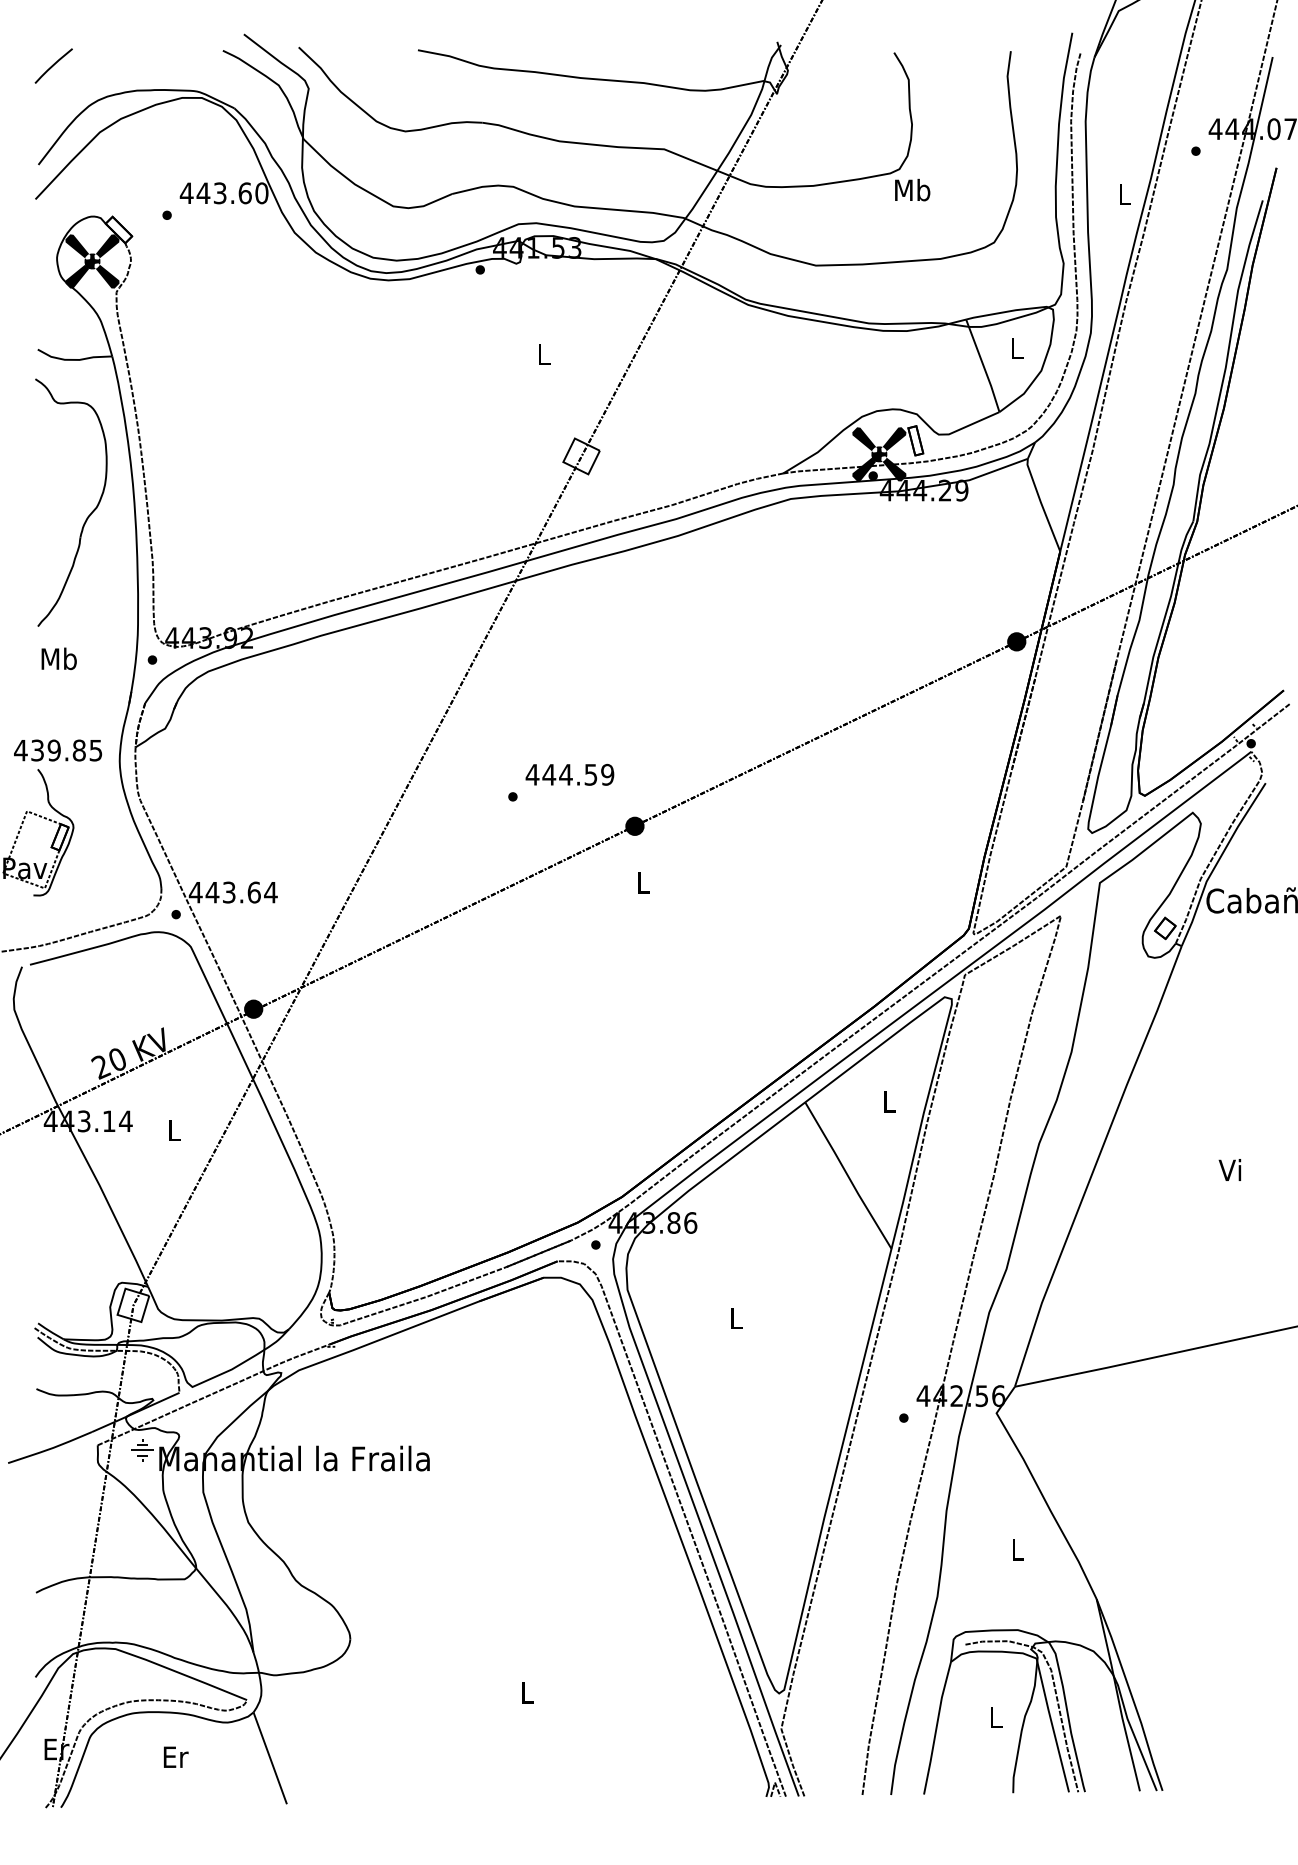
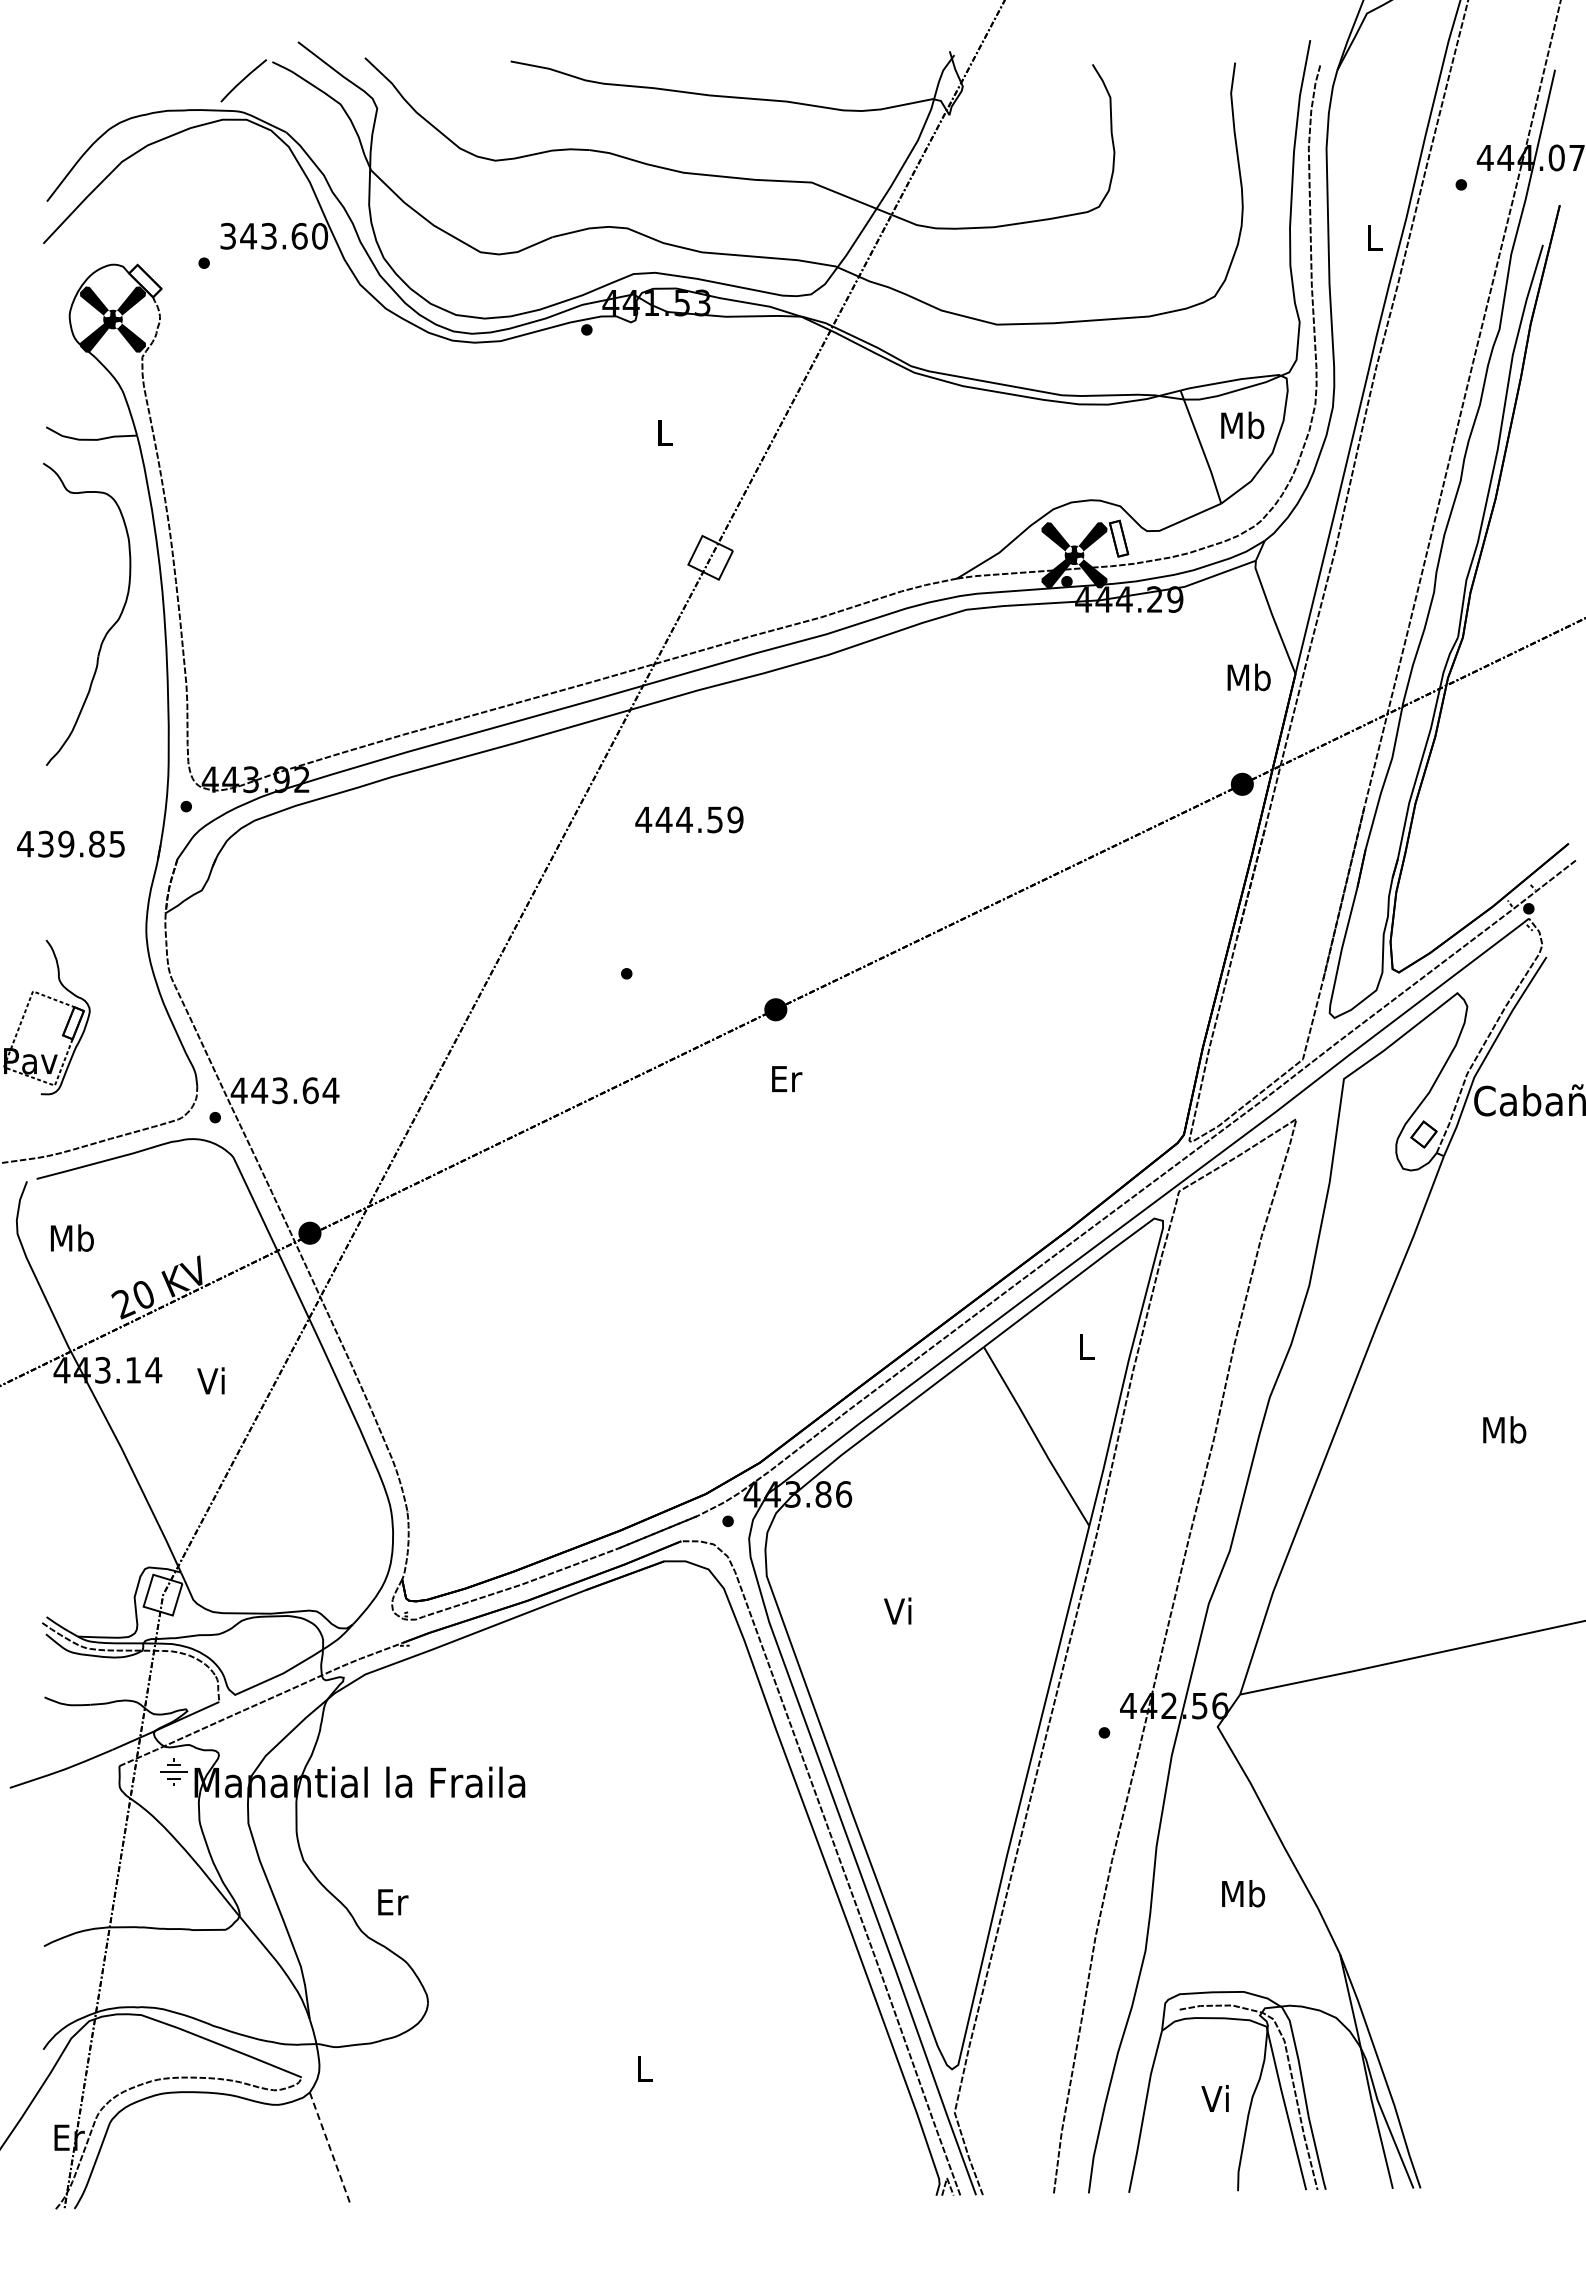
line: (53, 65) -> (243, 80), moved
text: (912, 190) -> (1248, 677), moved
text: (186, 192) -> (227, 235), 443.60 -> 343.60
text: (1016, 348) -> (1242, 425), L -> Mb
text: (59, 658) -> (72, 1237), moved
text: (57, 749) -> (70, 843), moved
text: (570, 774) -> (689, 819), moved
text: (644, 883) -> (787, 1079), L -> Er
text: (172, 1129) -> (210, 1380), L -> Vi
text: (1231, 1169) -> (1504, 1429), Vi -> Mb
text: (734, 1317) -> (897, 1610), L -> Vi
text: (1017, 1549) -> (1243, 1893), L -> Mb
text: (993, 1717) -> (1214, 2098), L -> Vi
text: (176, 1757) -> (393, 1902), moved
line: (270, 1759) -> (330, 2149), solid -> dashed

